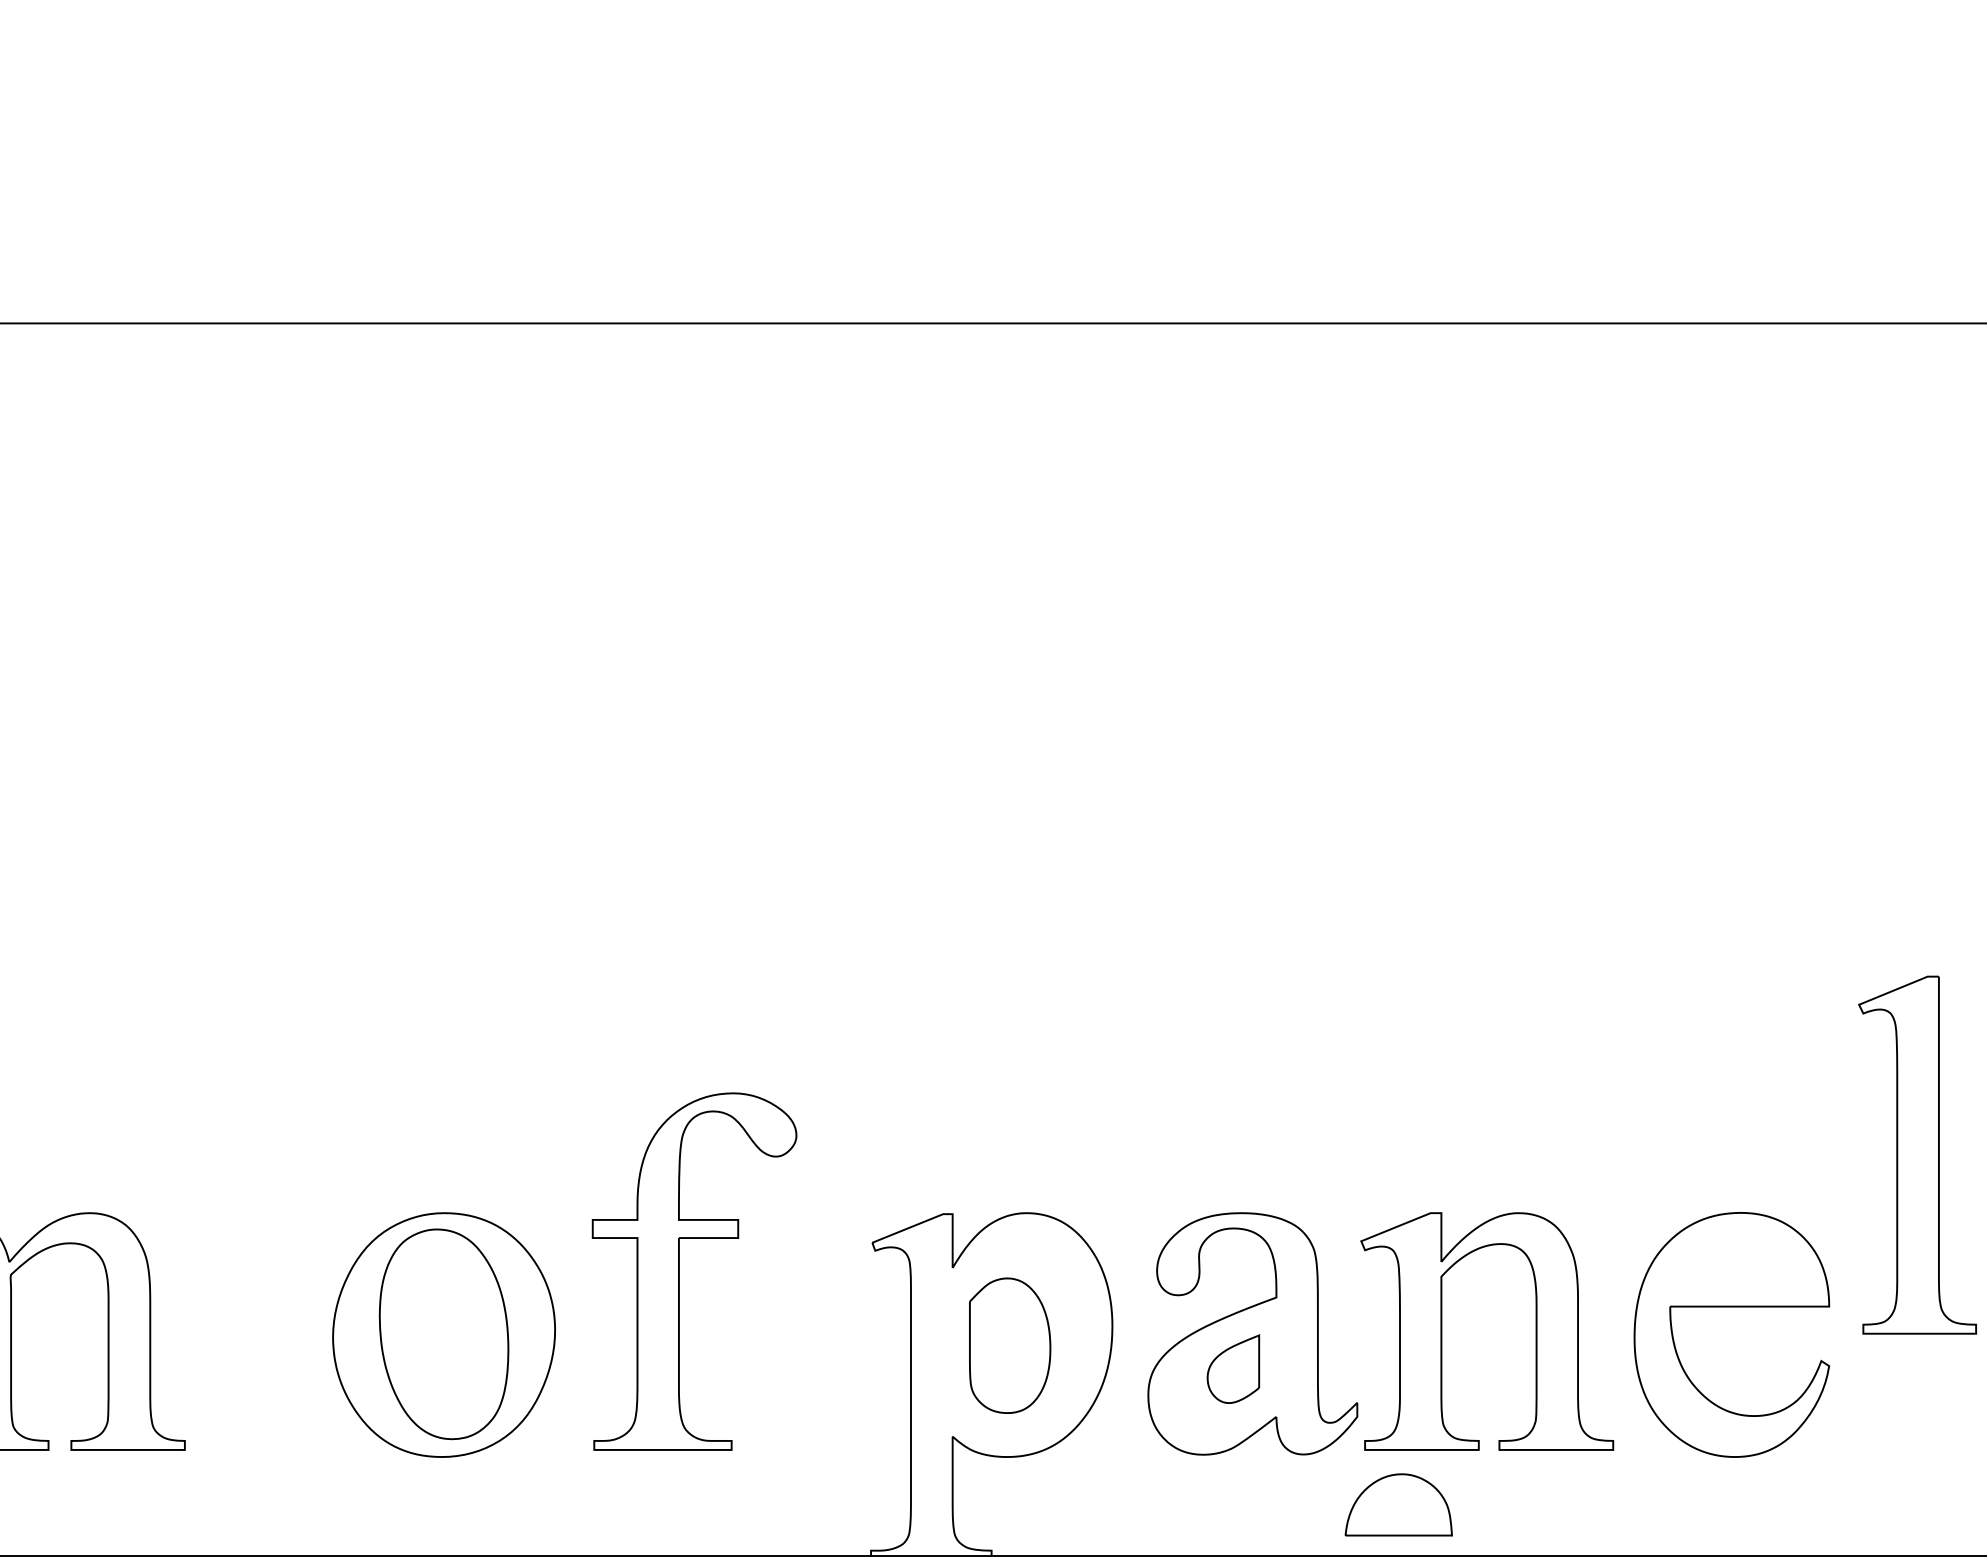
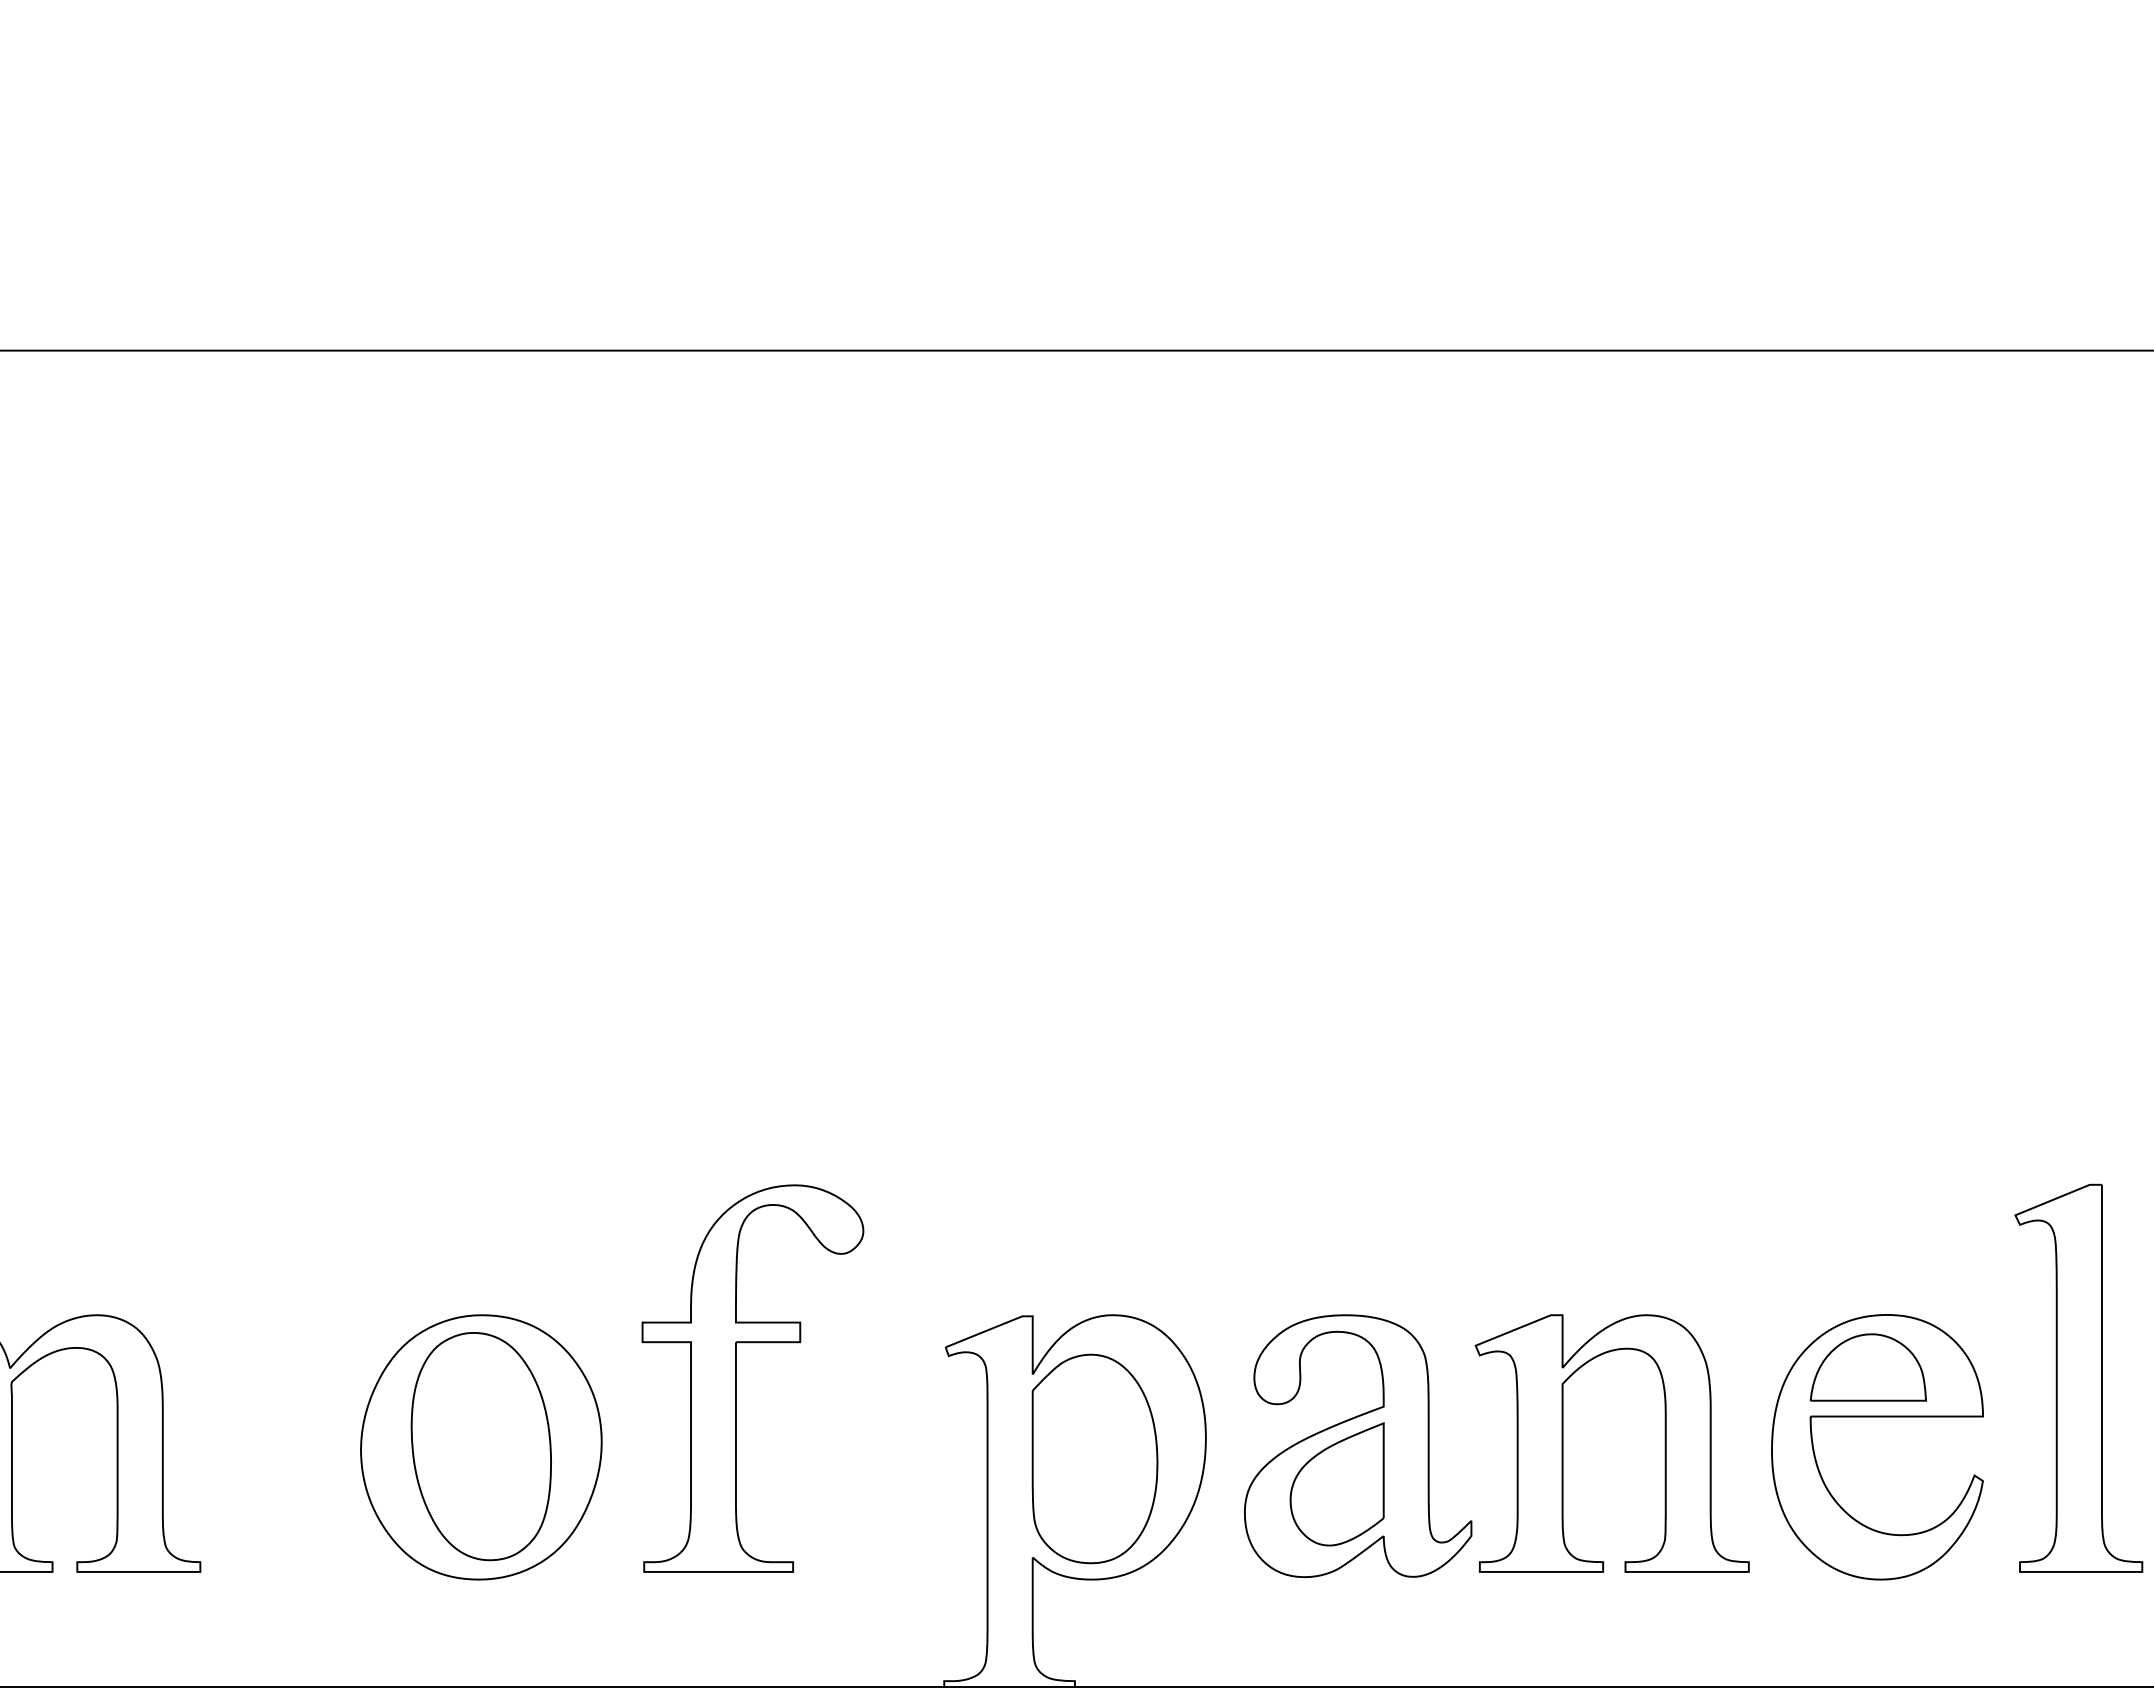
part: (1917, 1154) -> (2078, 1377), moved
part: (1009, 1345) -> (1094, 1458), size x1.43
part: (1232, 1369) -> (1336, 1484), size x1.67
part: (1397, 1504) -> (1867, 1367), moved

